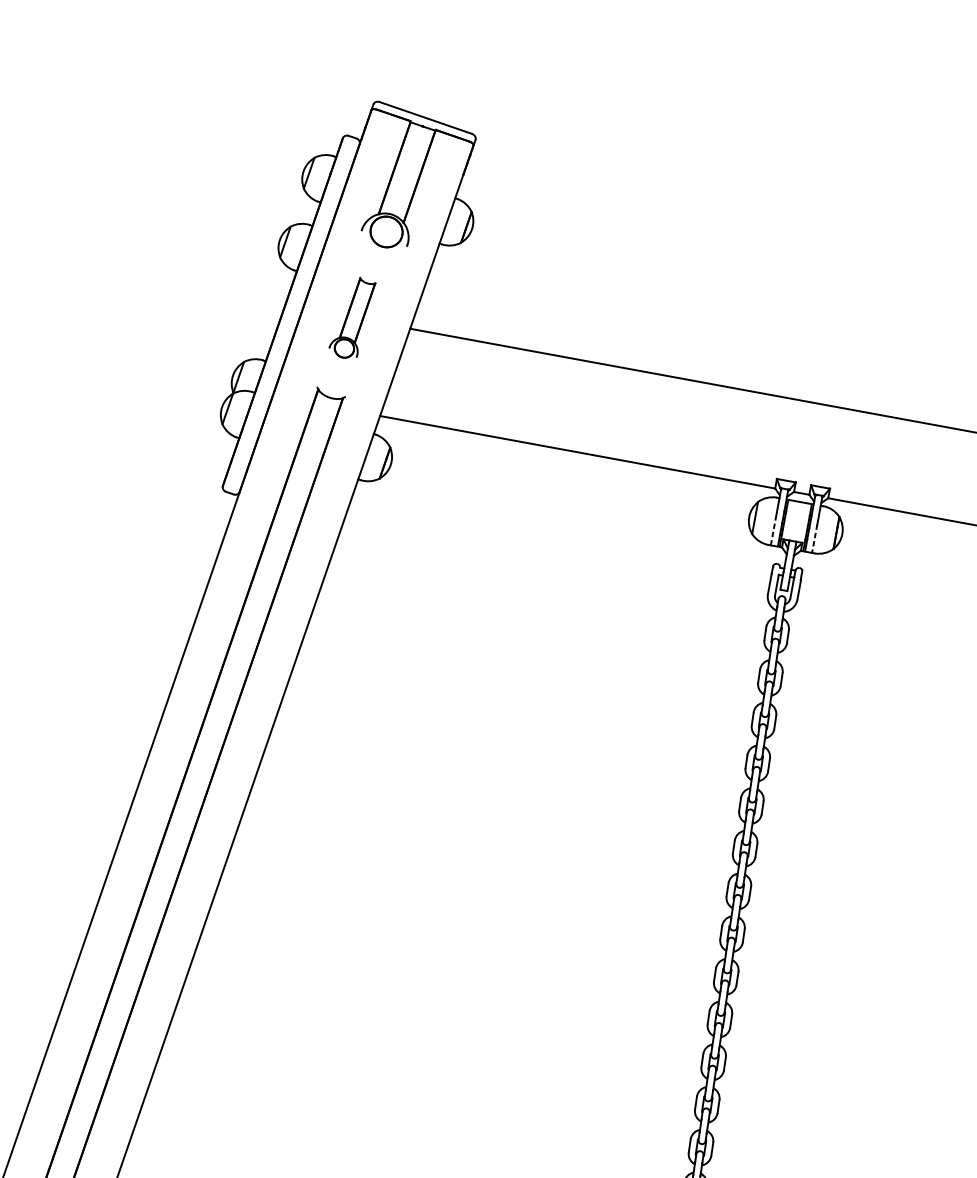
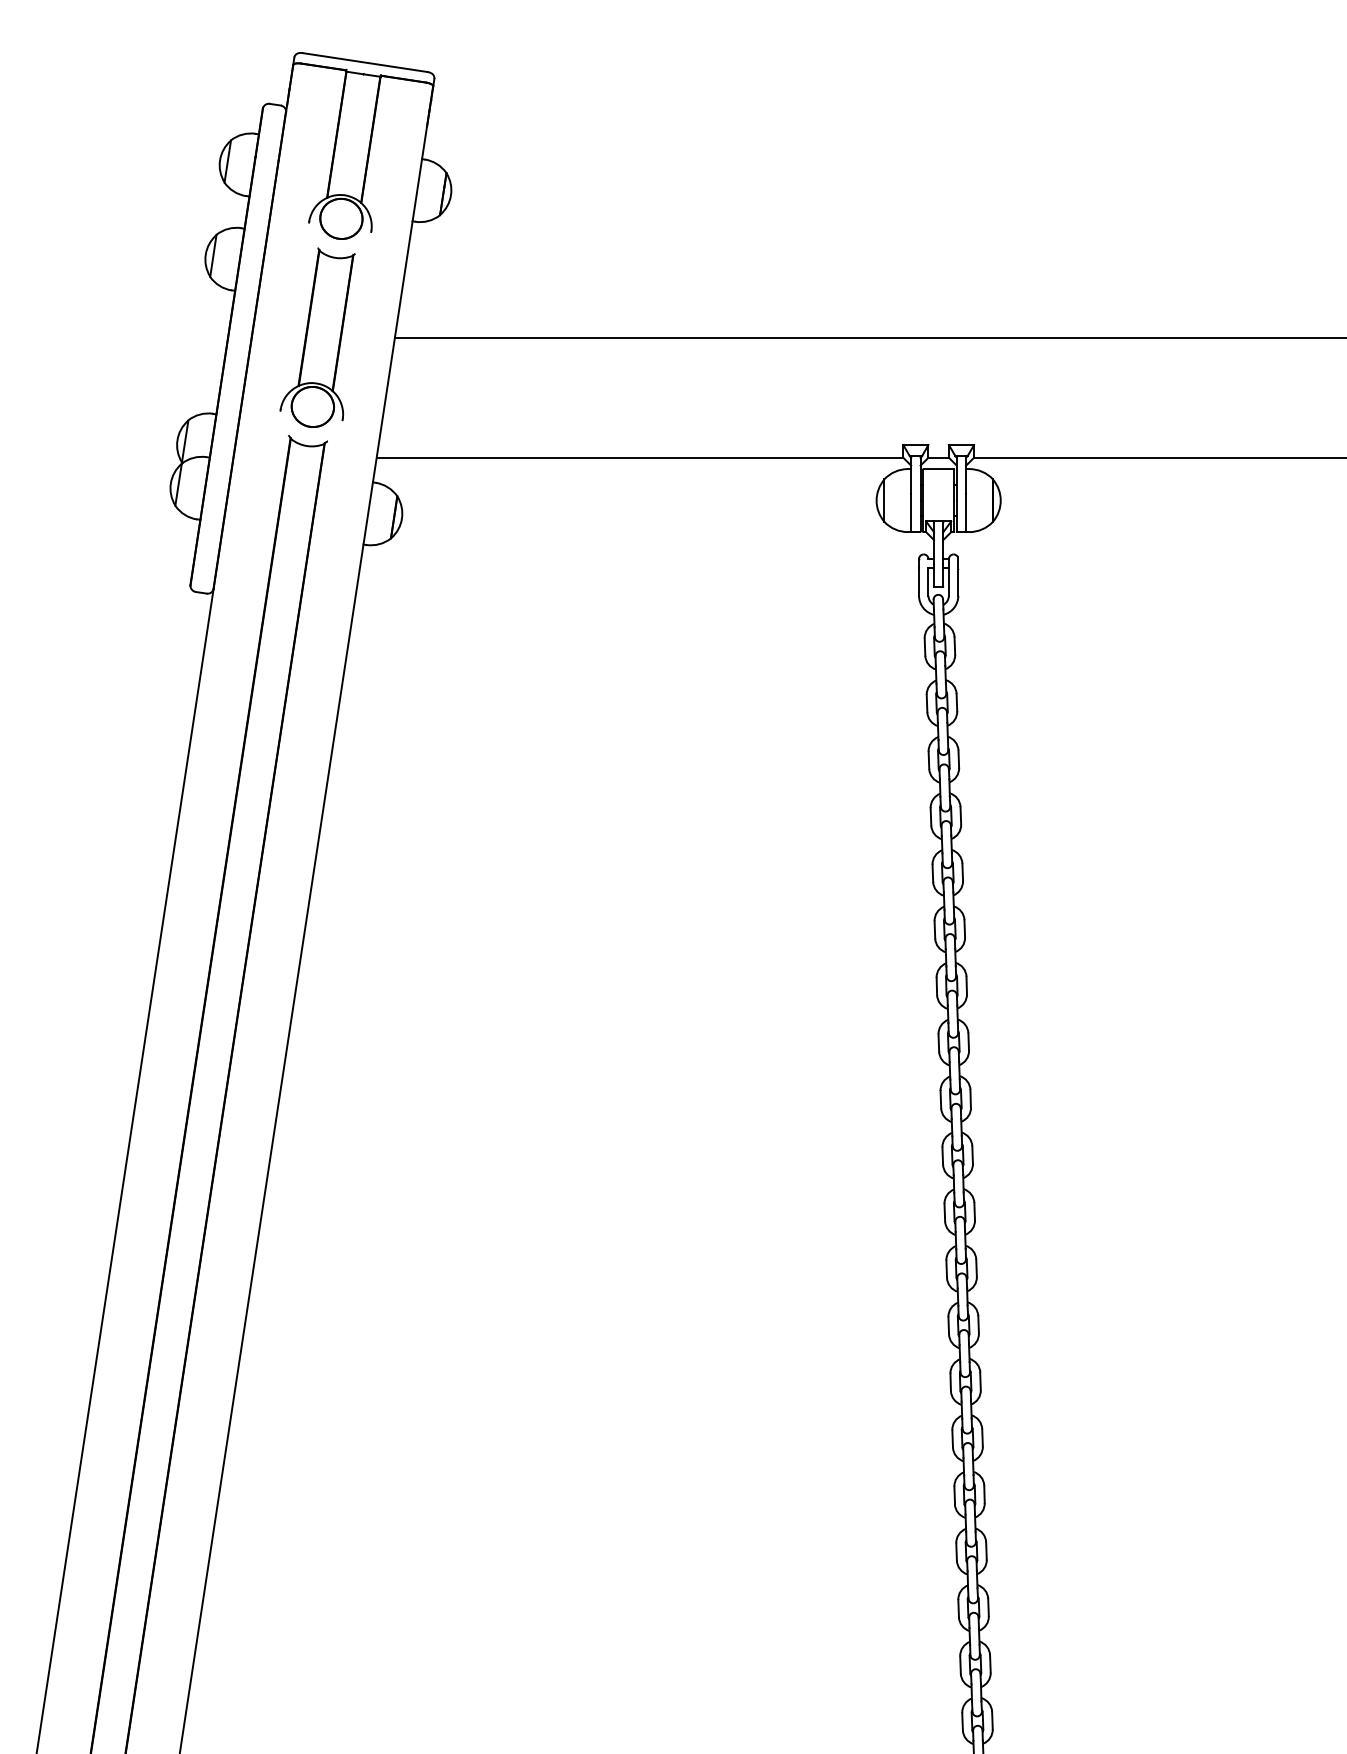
part: (352, 317) -> (317, 337), size x1.67
line: (773, 531) -> (911, 513), dashed -> solid
line: (814, 539) -> (966, 513), dashed -> solid

